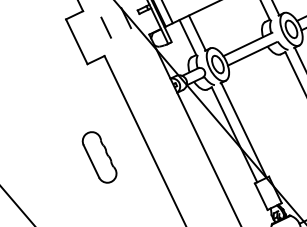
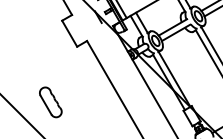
line: (105, 27) -> (86, 23), removed
part: (99, 157) -> (50, 102), moved

